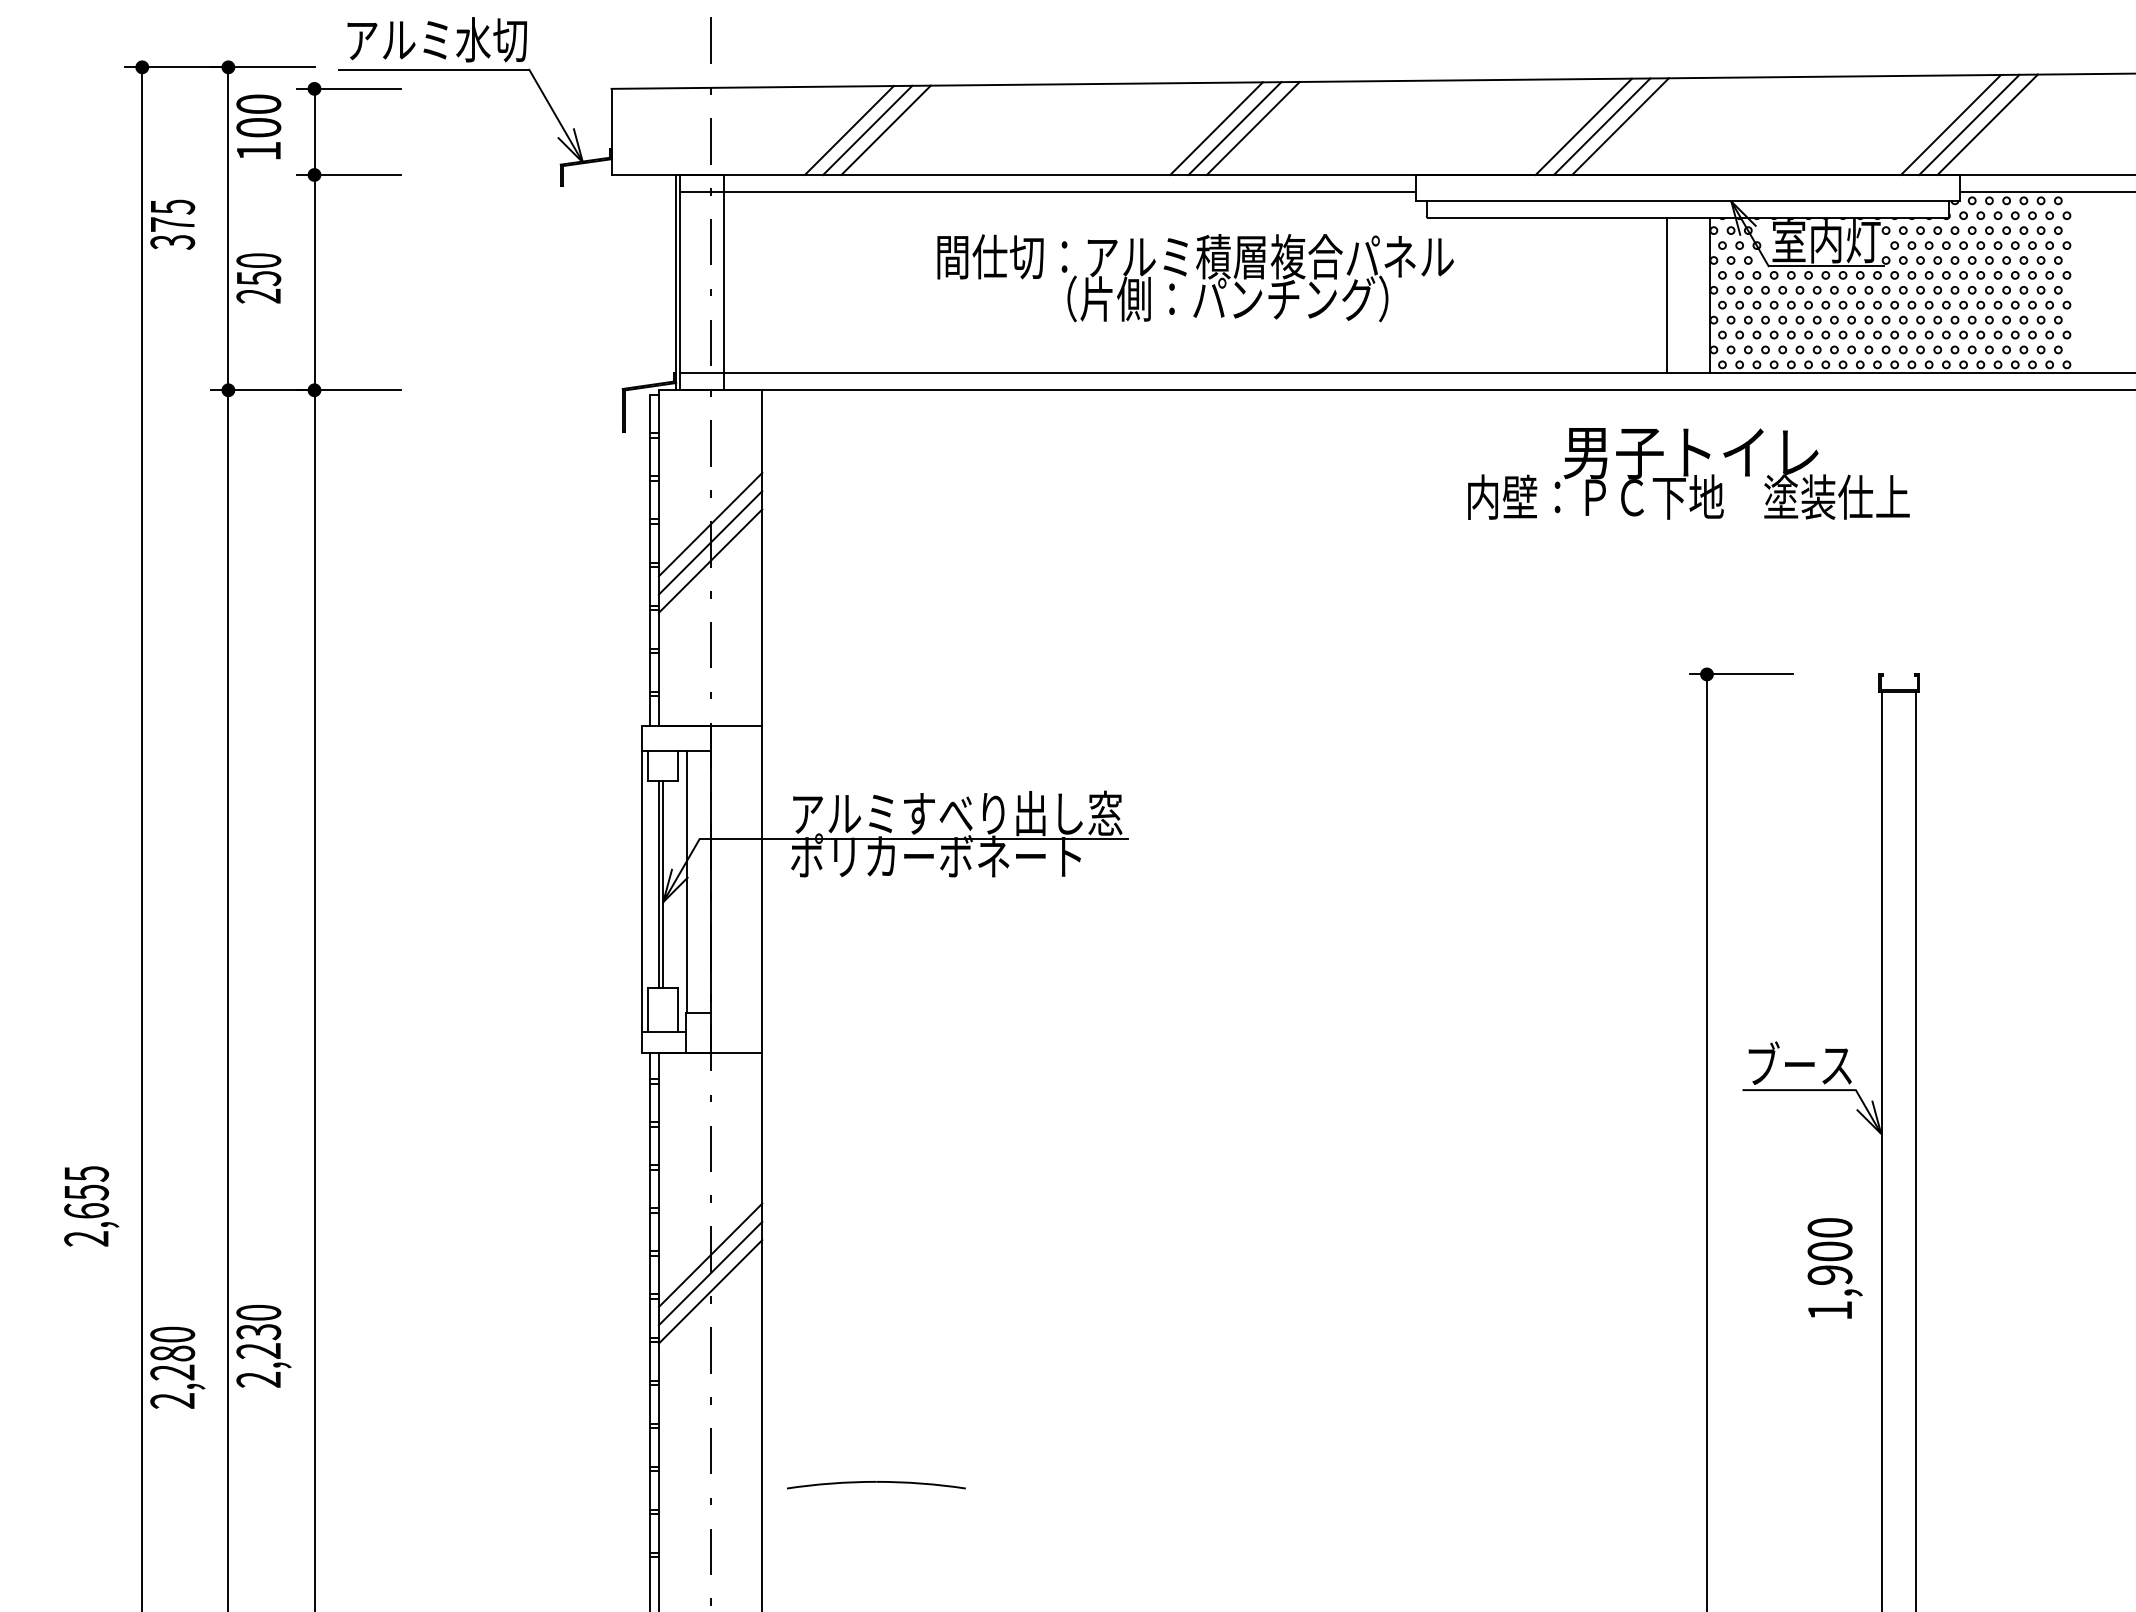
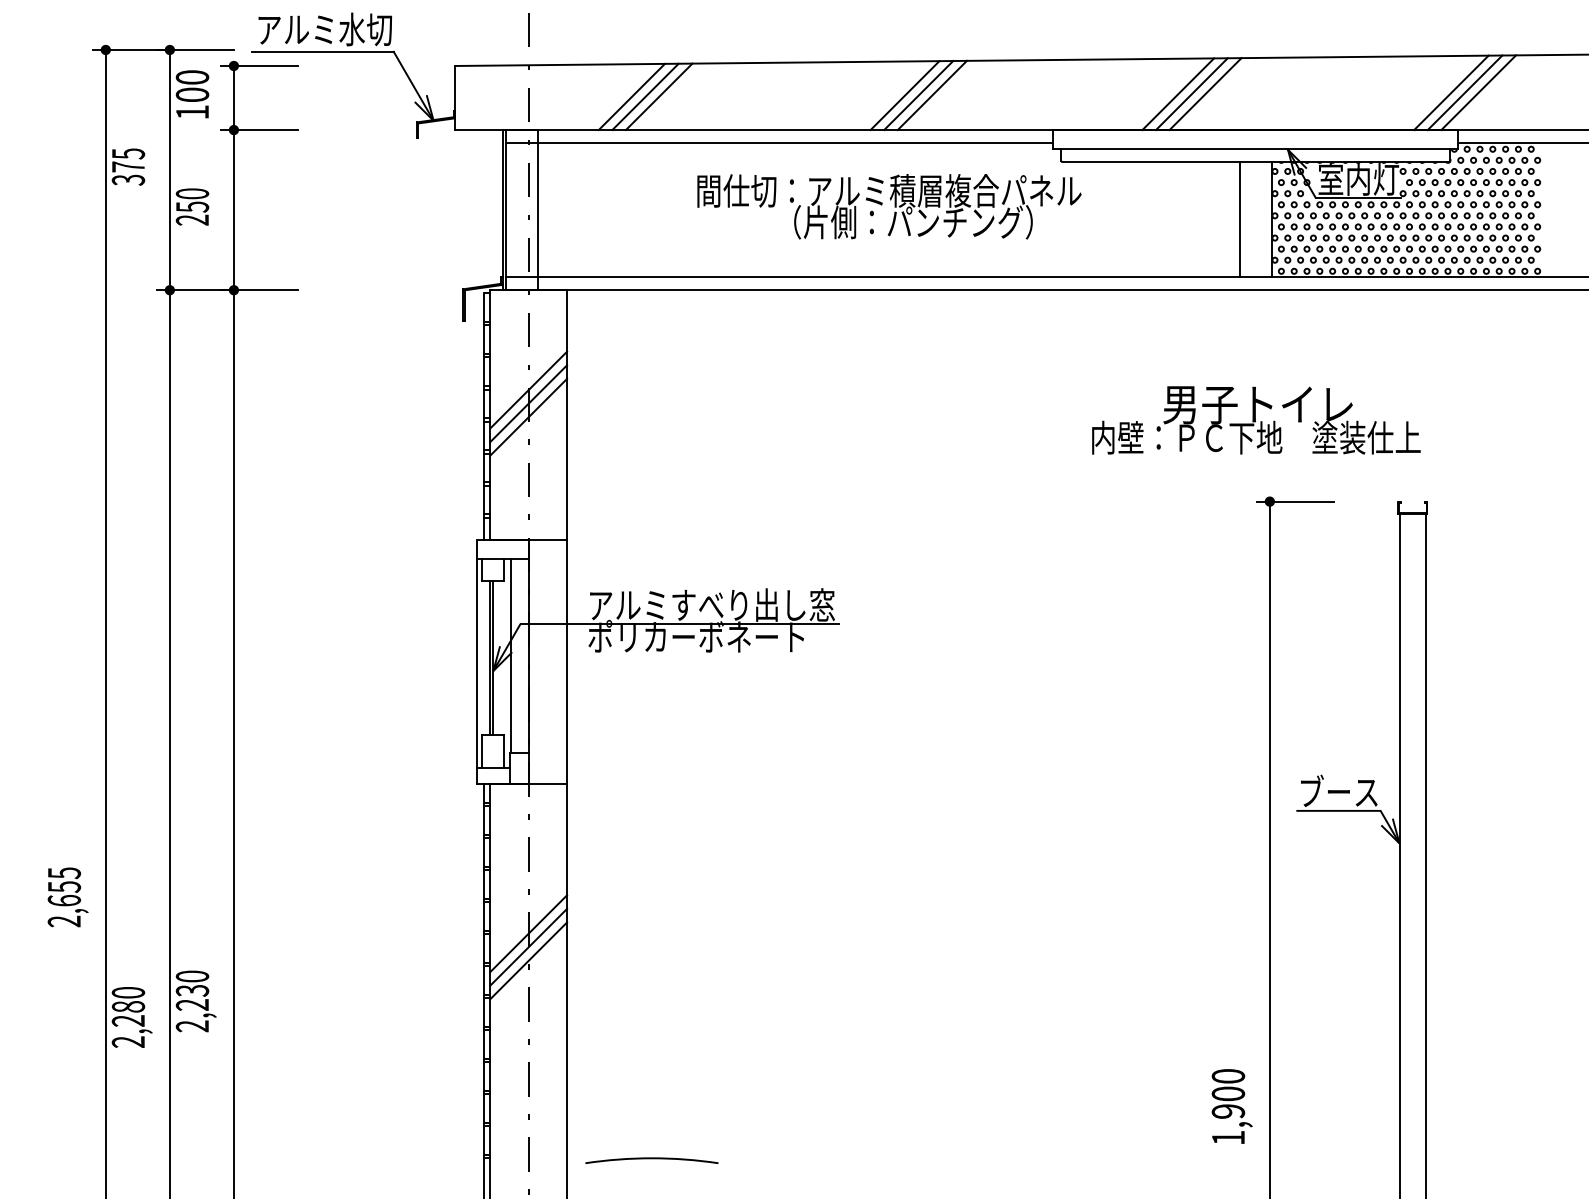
text: (1689, 473) -> (1256, 420), moved
text: (1834, 1268) -> (1231, 1106), moved
part: (875, 1484) -> (651, 1160), moved

